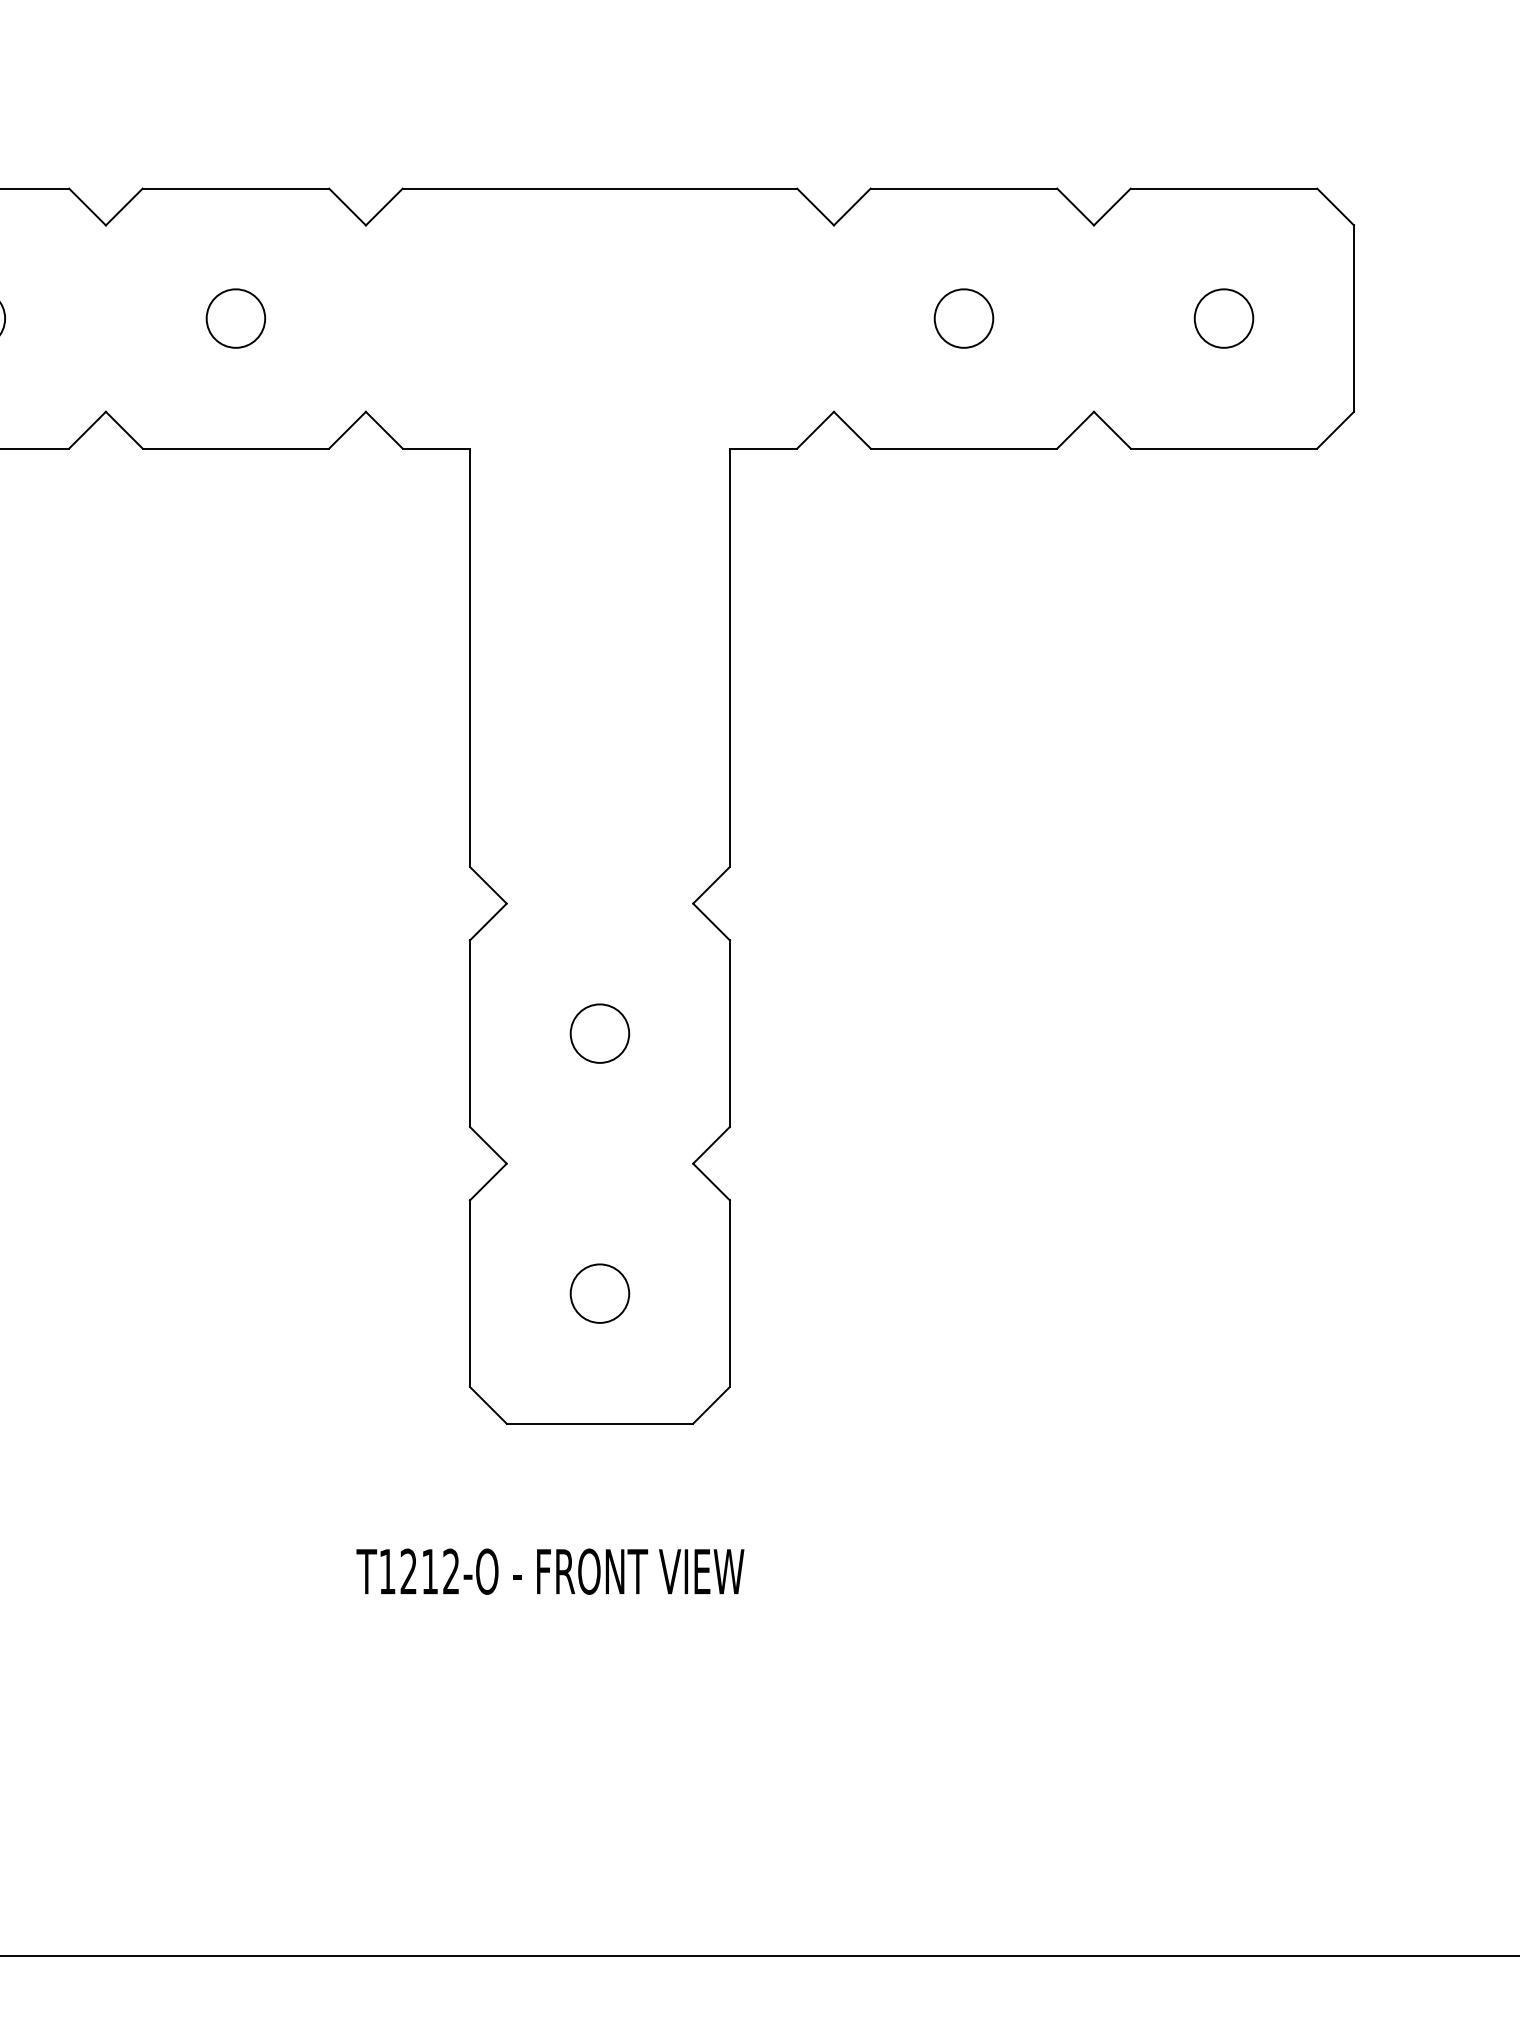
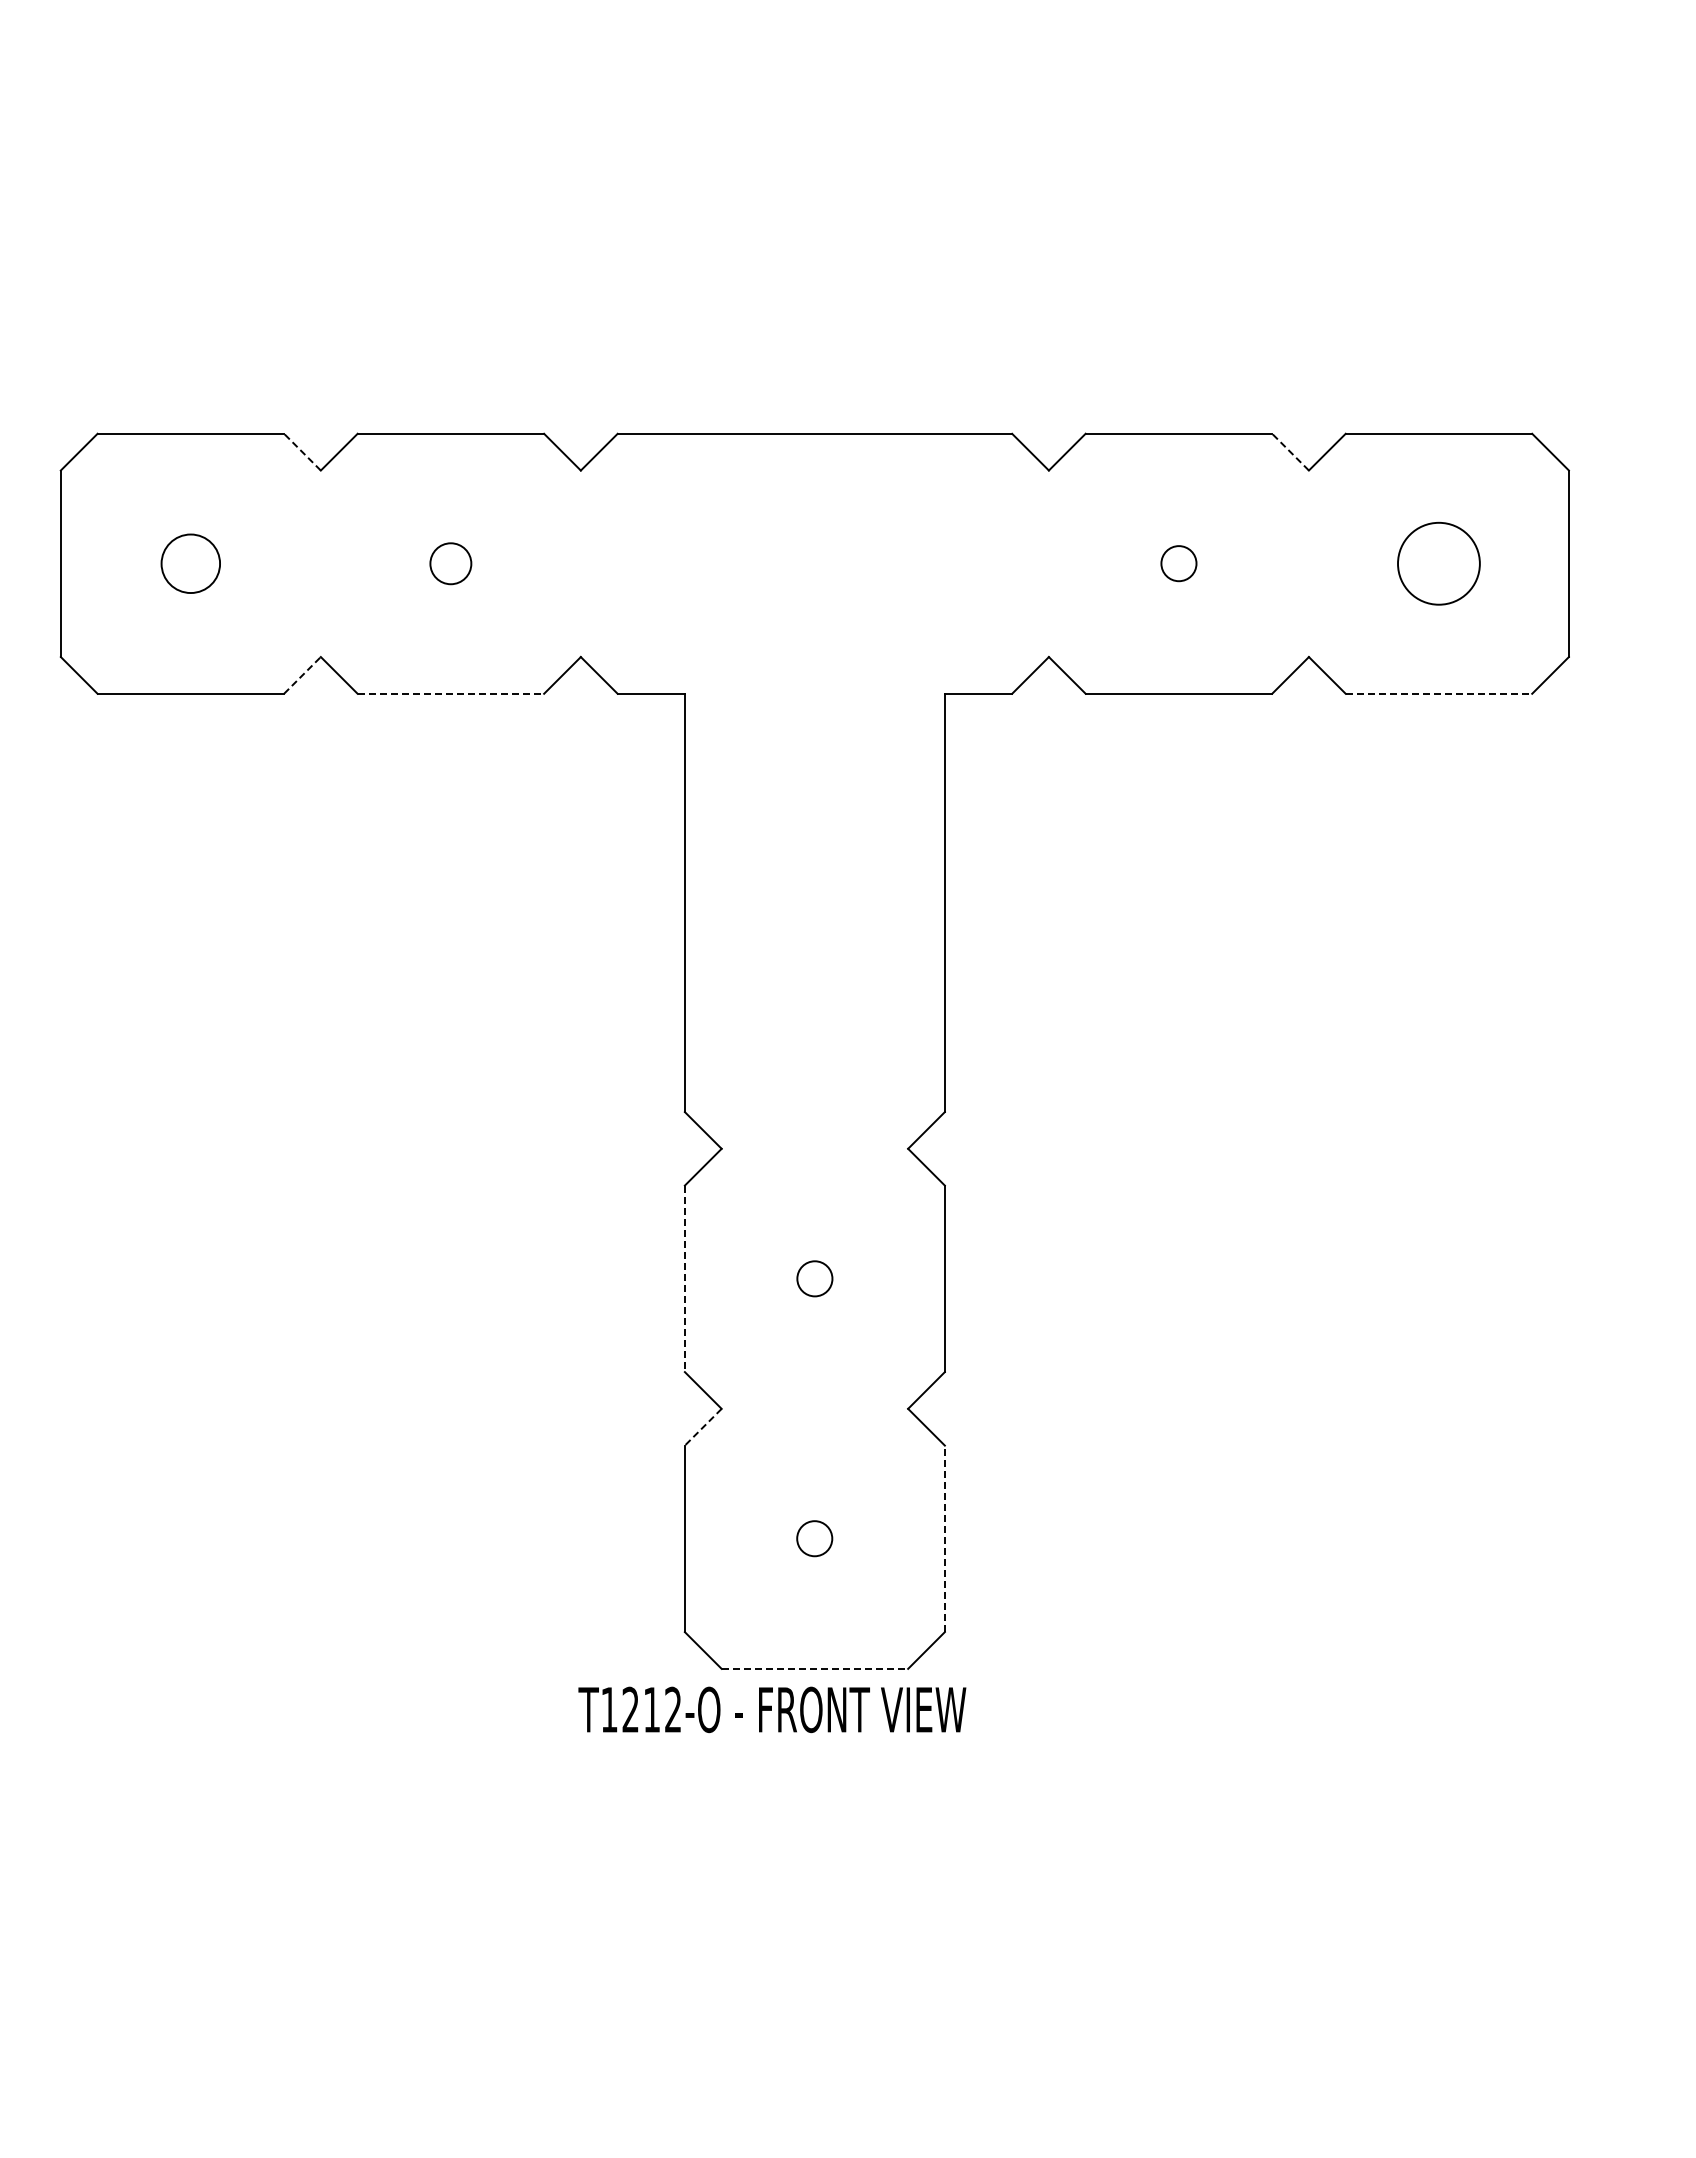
line: (1075, 206) -> (1290, 451), solid -> dashed
line: (87, 207) -> (302, 452), solid -> dashed
circle: (235, 318) -> (450, 563), size x0.7
circle: (963, 318) -> (1178, 563), size x0.6
circle: (1223, 318) -> (1438, 563), size x1.4
line: (87, 430) -> (302, 675), solid -> dashed
line: (236, 448) -> (451, 693), solid -> dashed
line: (1224, 448) -> (1439, 693), solid -> dashed
circle: (599, 1033) -> (814, 1278), size x0.6
line: (469, 1034) -> (684, 1279), solid -> dashed
line: (488, 1182) -> (703, 1427), solid -> dashed
circle: (599, 1293) -> (814, 1538), size x0.6
line: (729, 1293) -> (944, 1538), solid -> dashed
line: (600, 1423) -> (815, 1668), solid -> dashed
text: (550, 1571) -> (772, 1709), moved

